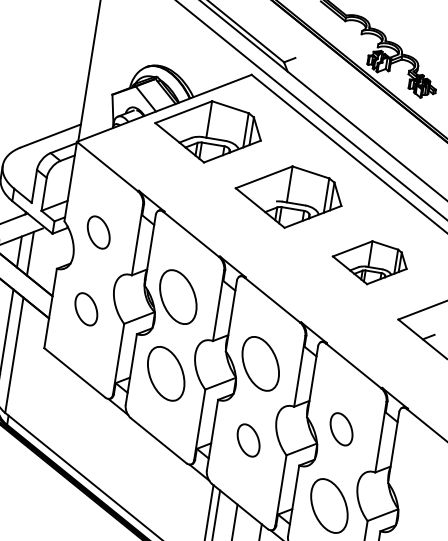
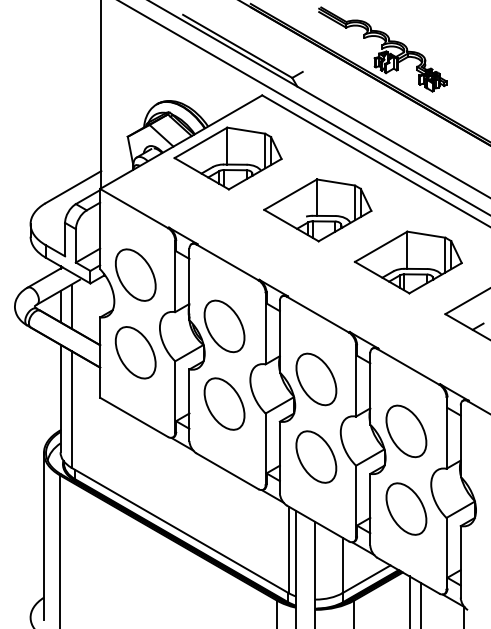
part: (98, 231) -> (135, 274), size x1.67
part: (369, 262) -> (407, 262), size x1.43
part: (86, 308) -> (135, 352), size x1.67
part: (341, 429) -> (406, 431), size x1.67
part: (248, 439) -> (316, 456), size x1.67

